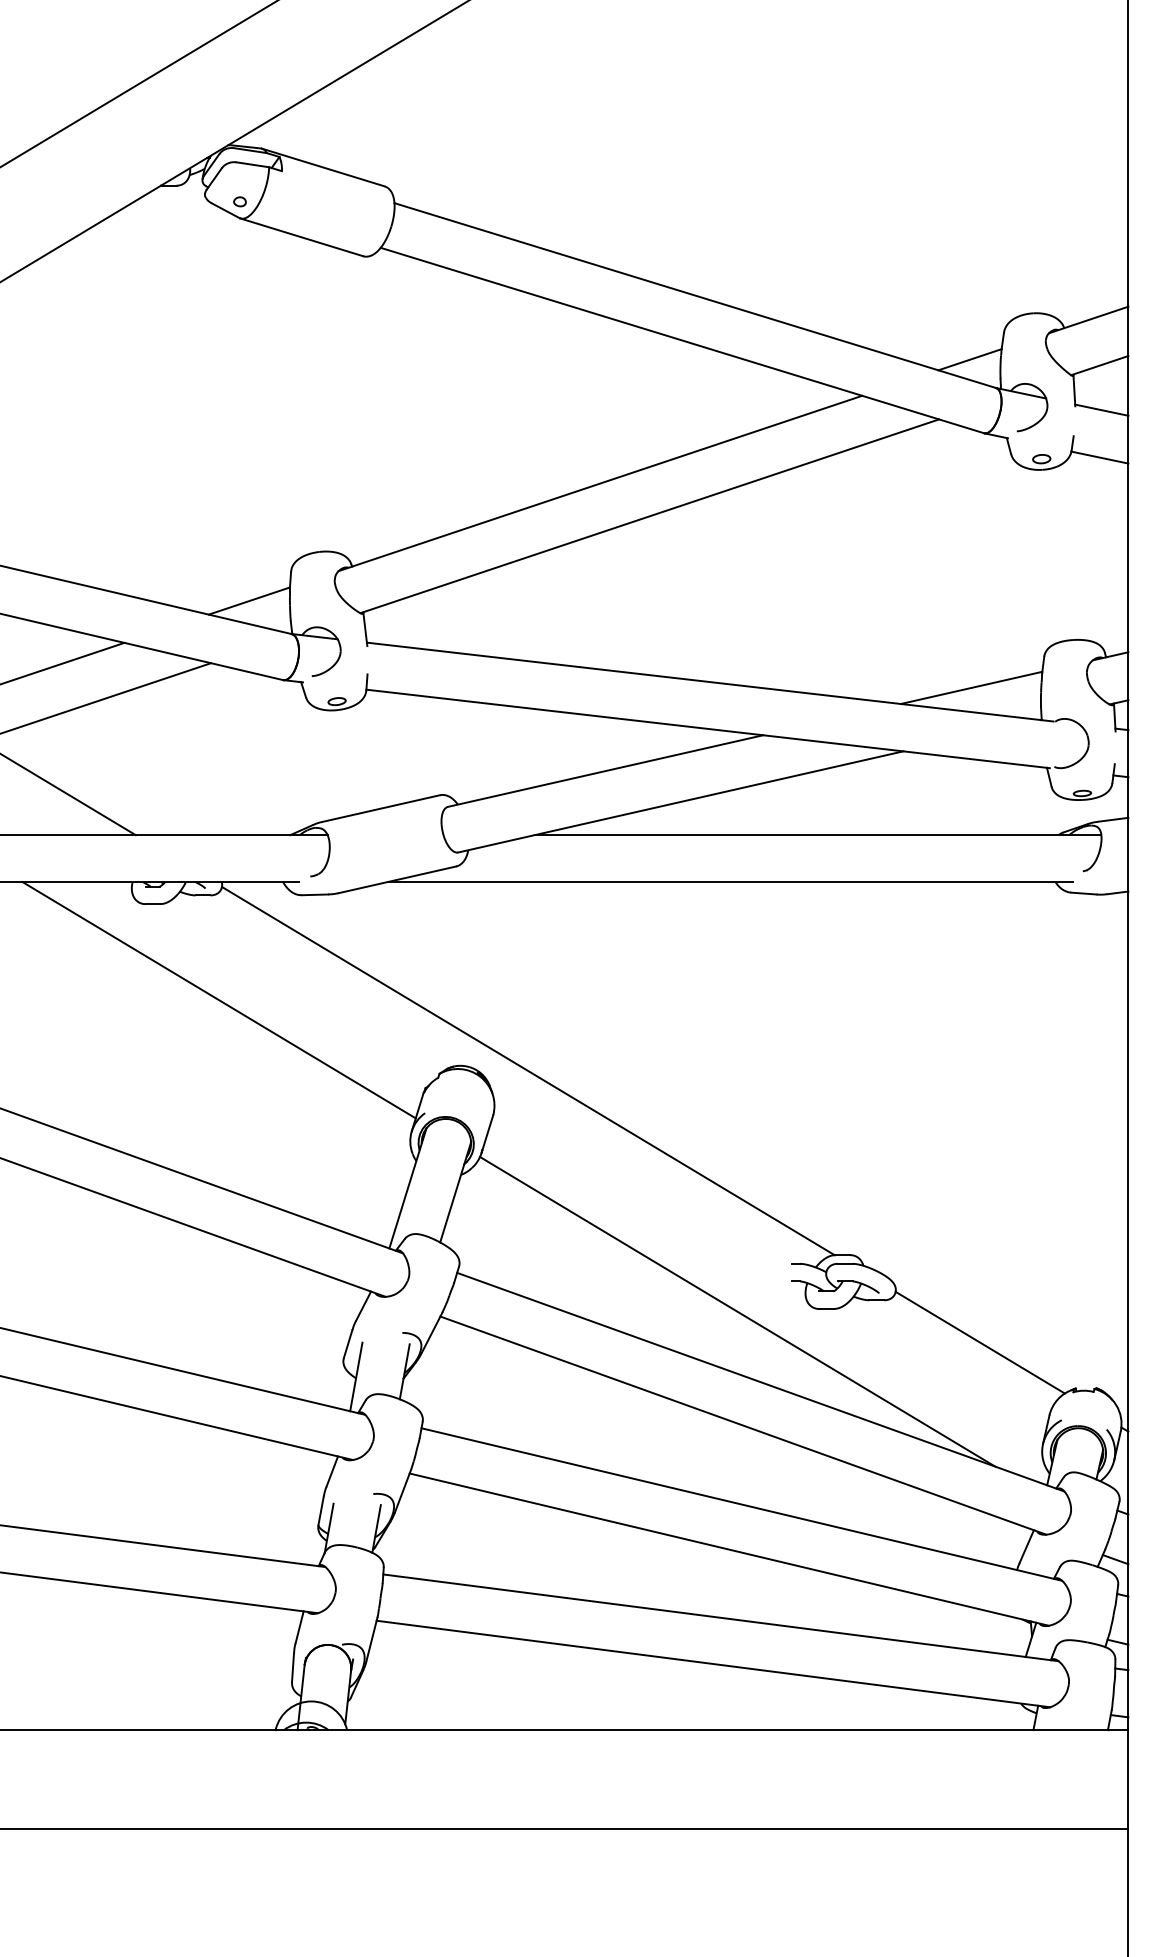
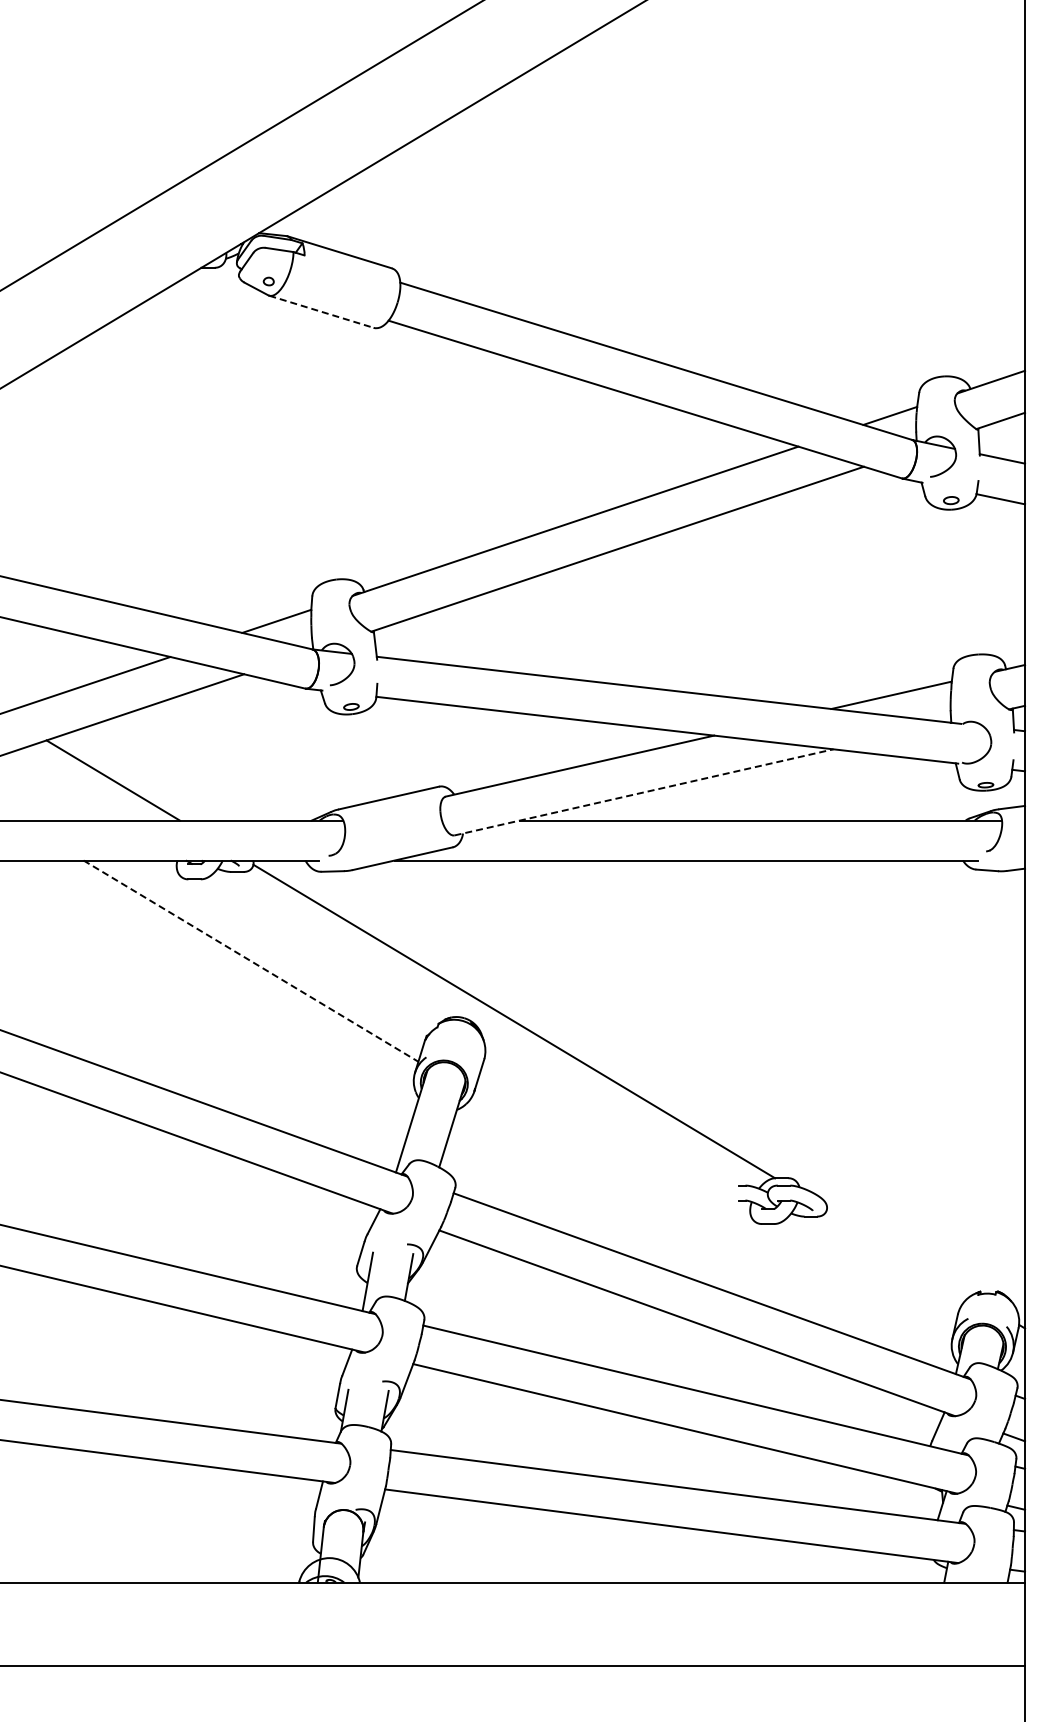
line: (301, 237) -> (321, 311), solid -> dashed
line: (681, 802) -> (644, 792), solid -> dashed
line: (219, 1000) -> (251, 961), solid -> dashed
line: (737, 1311) -> (692, 1226), removed
line: (979, 1342) -> (898, 1252), removed

